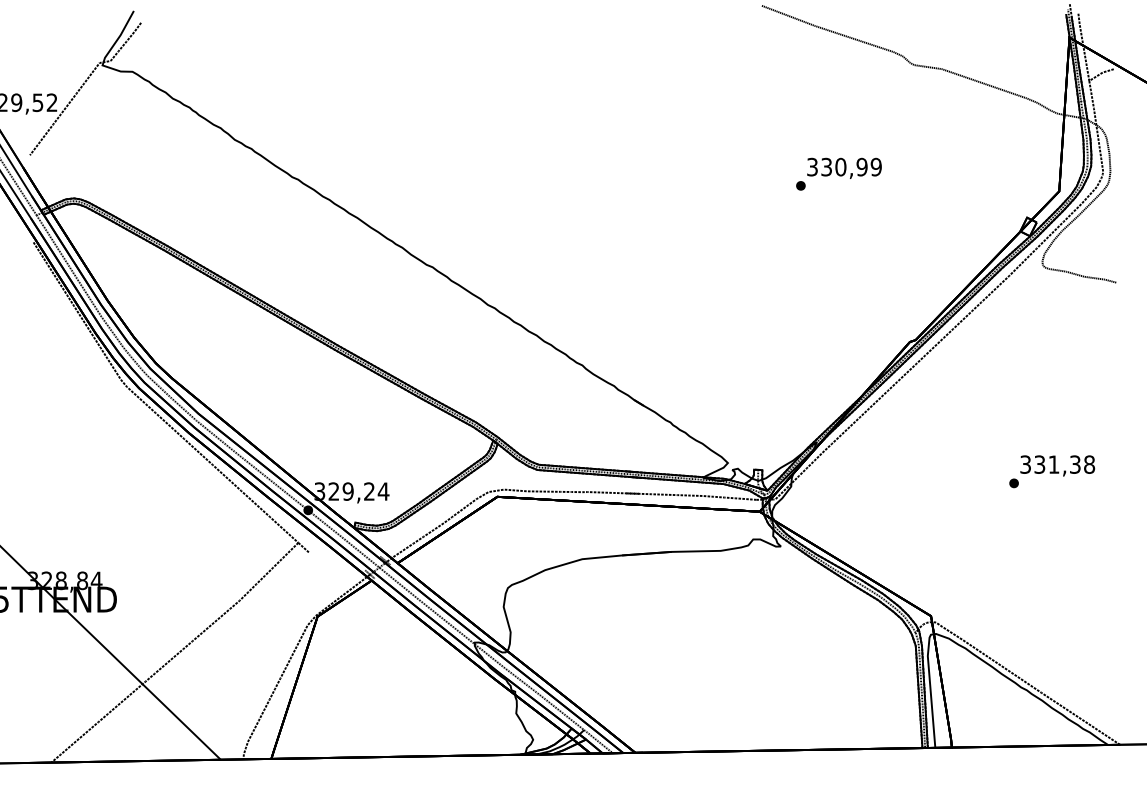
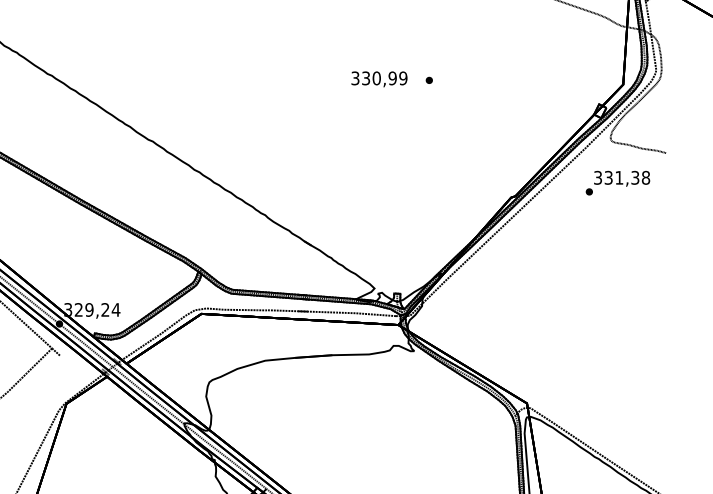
text: (844, 167) -> (379, 78), moved
text: (1052, 471) -> (618, 183), moved

